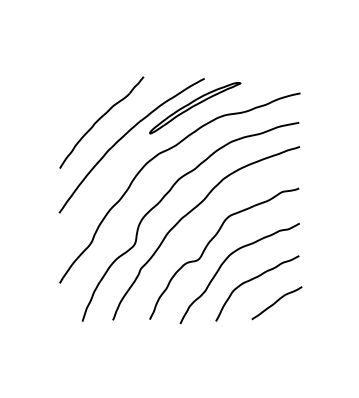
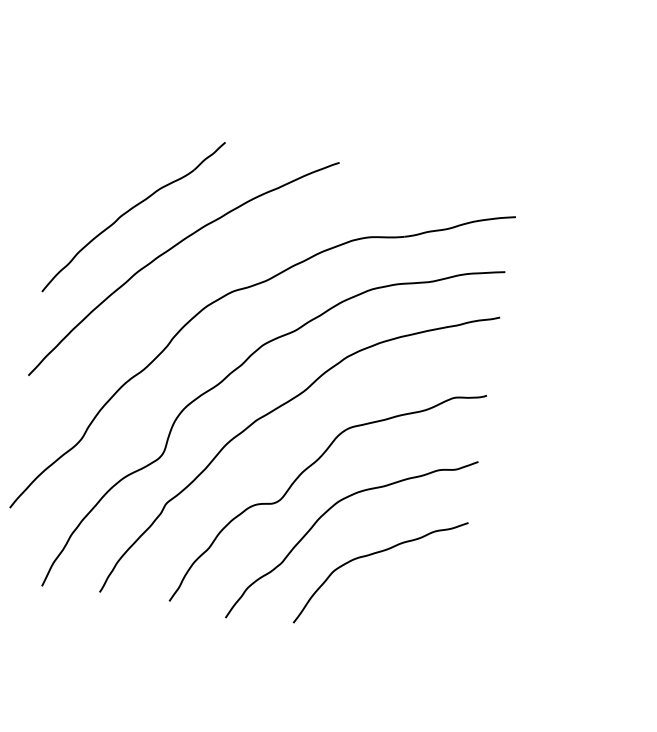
part: (195, 108) -> (314, 216), removed
curve: (276, 302) -> (412, 604), removed

